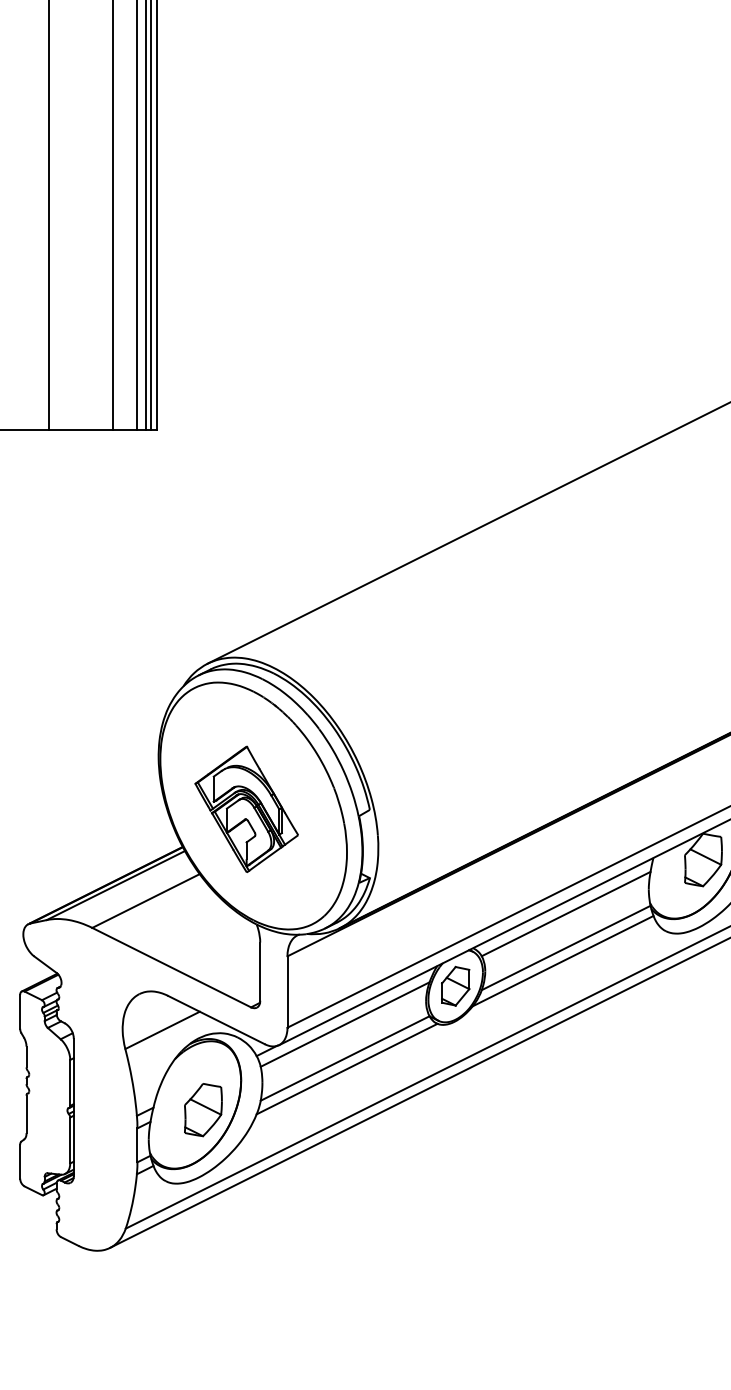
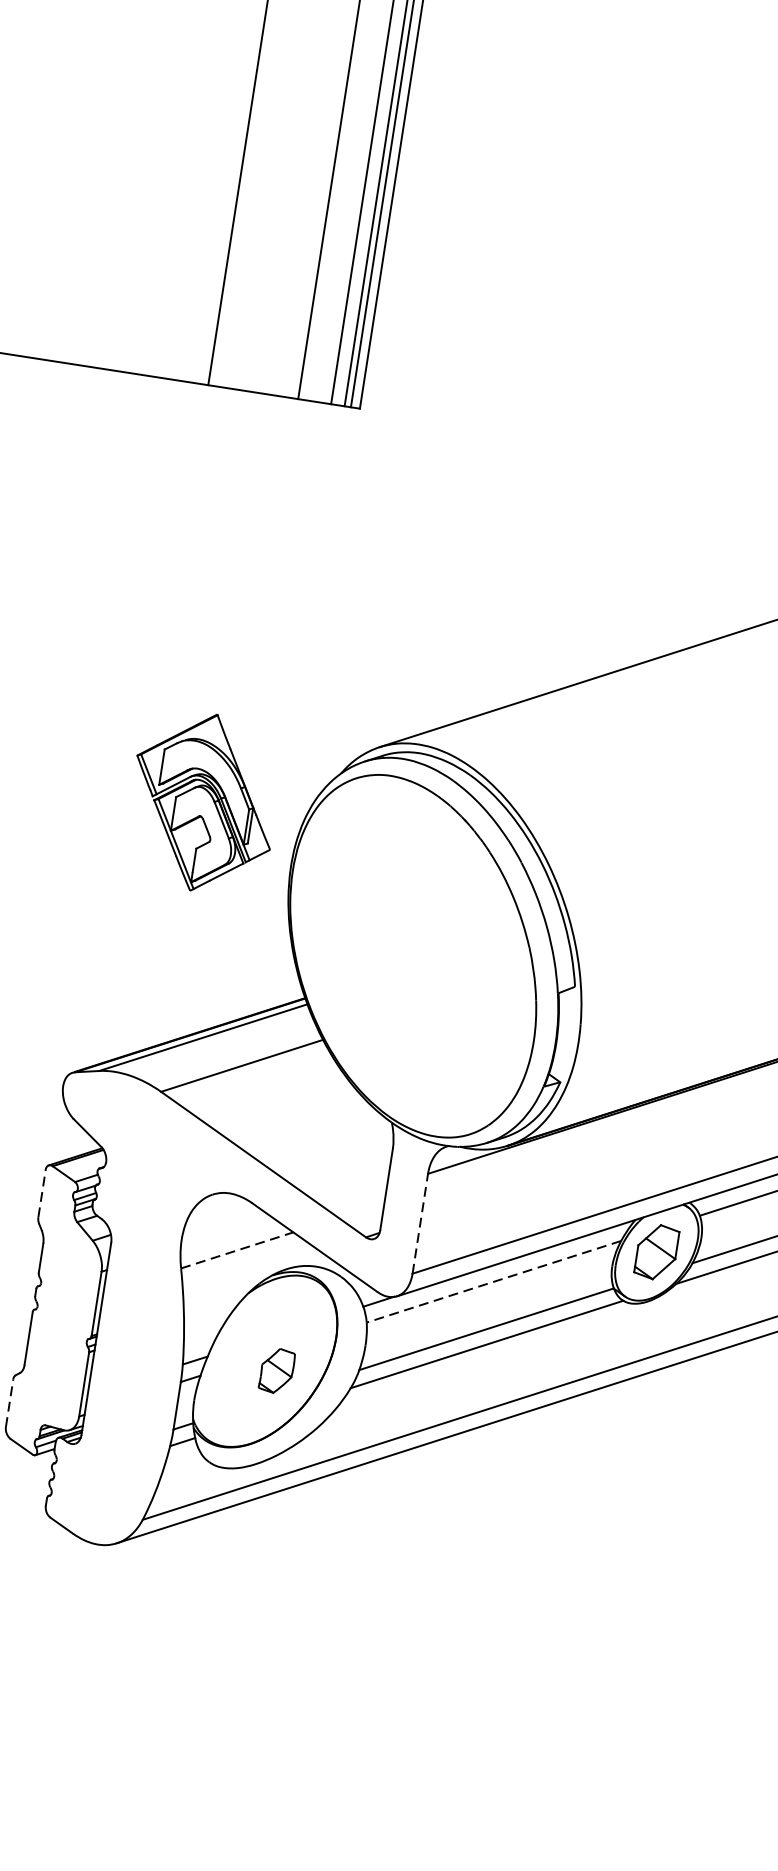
part: (246, 808) -> (203, 801), moved
line: (287, 992) -> (420, 1224), solid -> dashed
line: (20, 1011) -> (42, 1193), solid -> dashed
line: (344, 1024) -> (493, 1281), solid -> dashed
line: (162, 1030) -> (237, 1250), solid -> dashed
part: (203, 1110) -> (277, 1371), size x0.6
line: (20, 1161) -> (10, 1403), solid -> dashed

